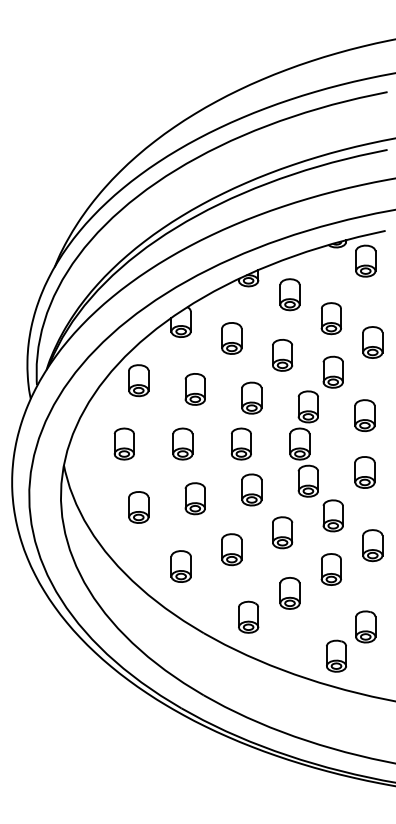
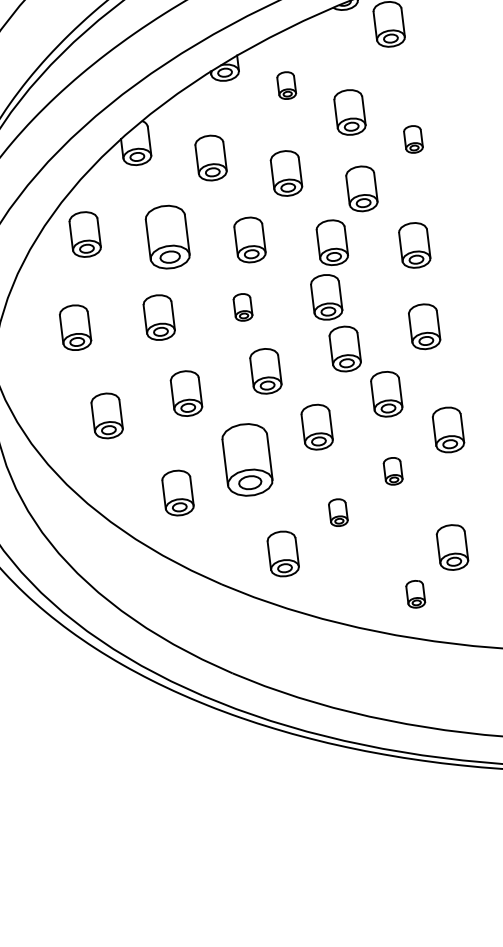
part: (289, 294) -> (285, 85), size x0.6
part: (372, 342) -> (412, 139), size x0.6
part: (194, 389) -> (166, 237), size x1.4
part: (241, 443) -> (243, 306), size x0.6
part: (231, 549) -> (247, 459), size x1.6
part: (330, 569) -> (392, 471), size x0.6
part: (289, 593) -> (337, 512), size x0.6
part: (336, 655) -> (415, 593), size x0.6

